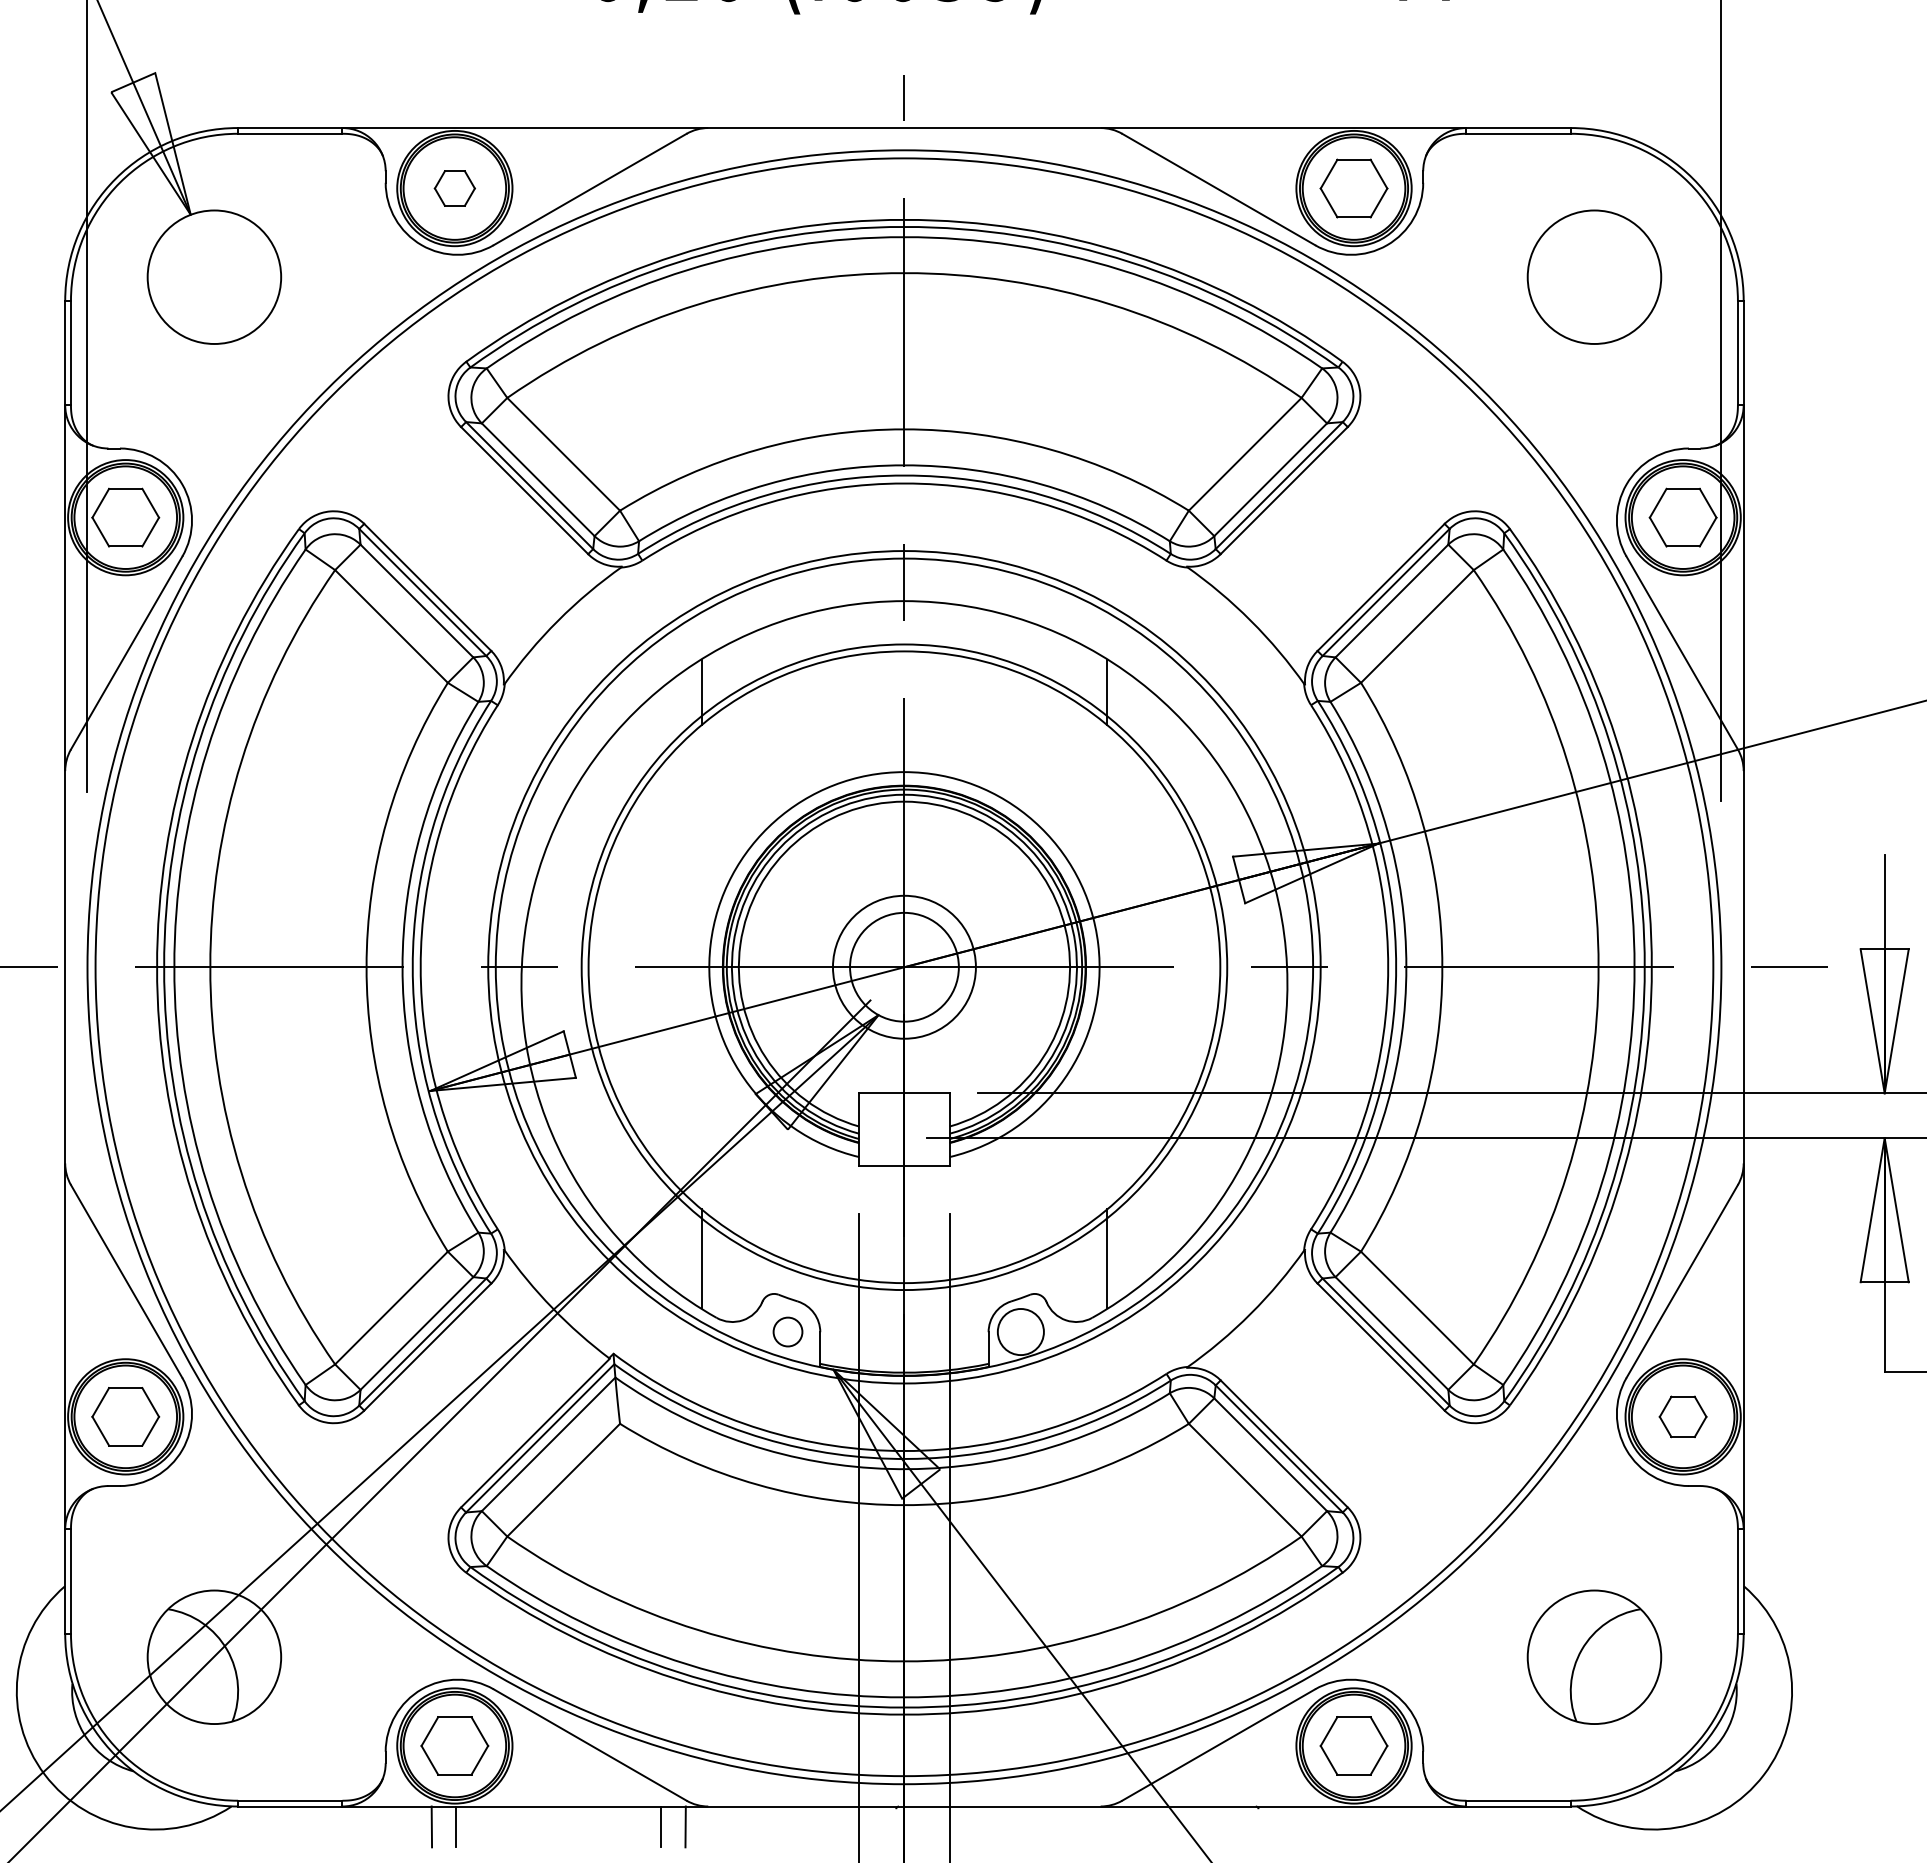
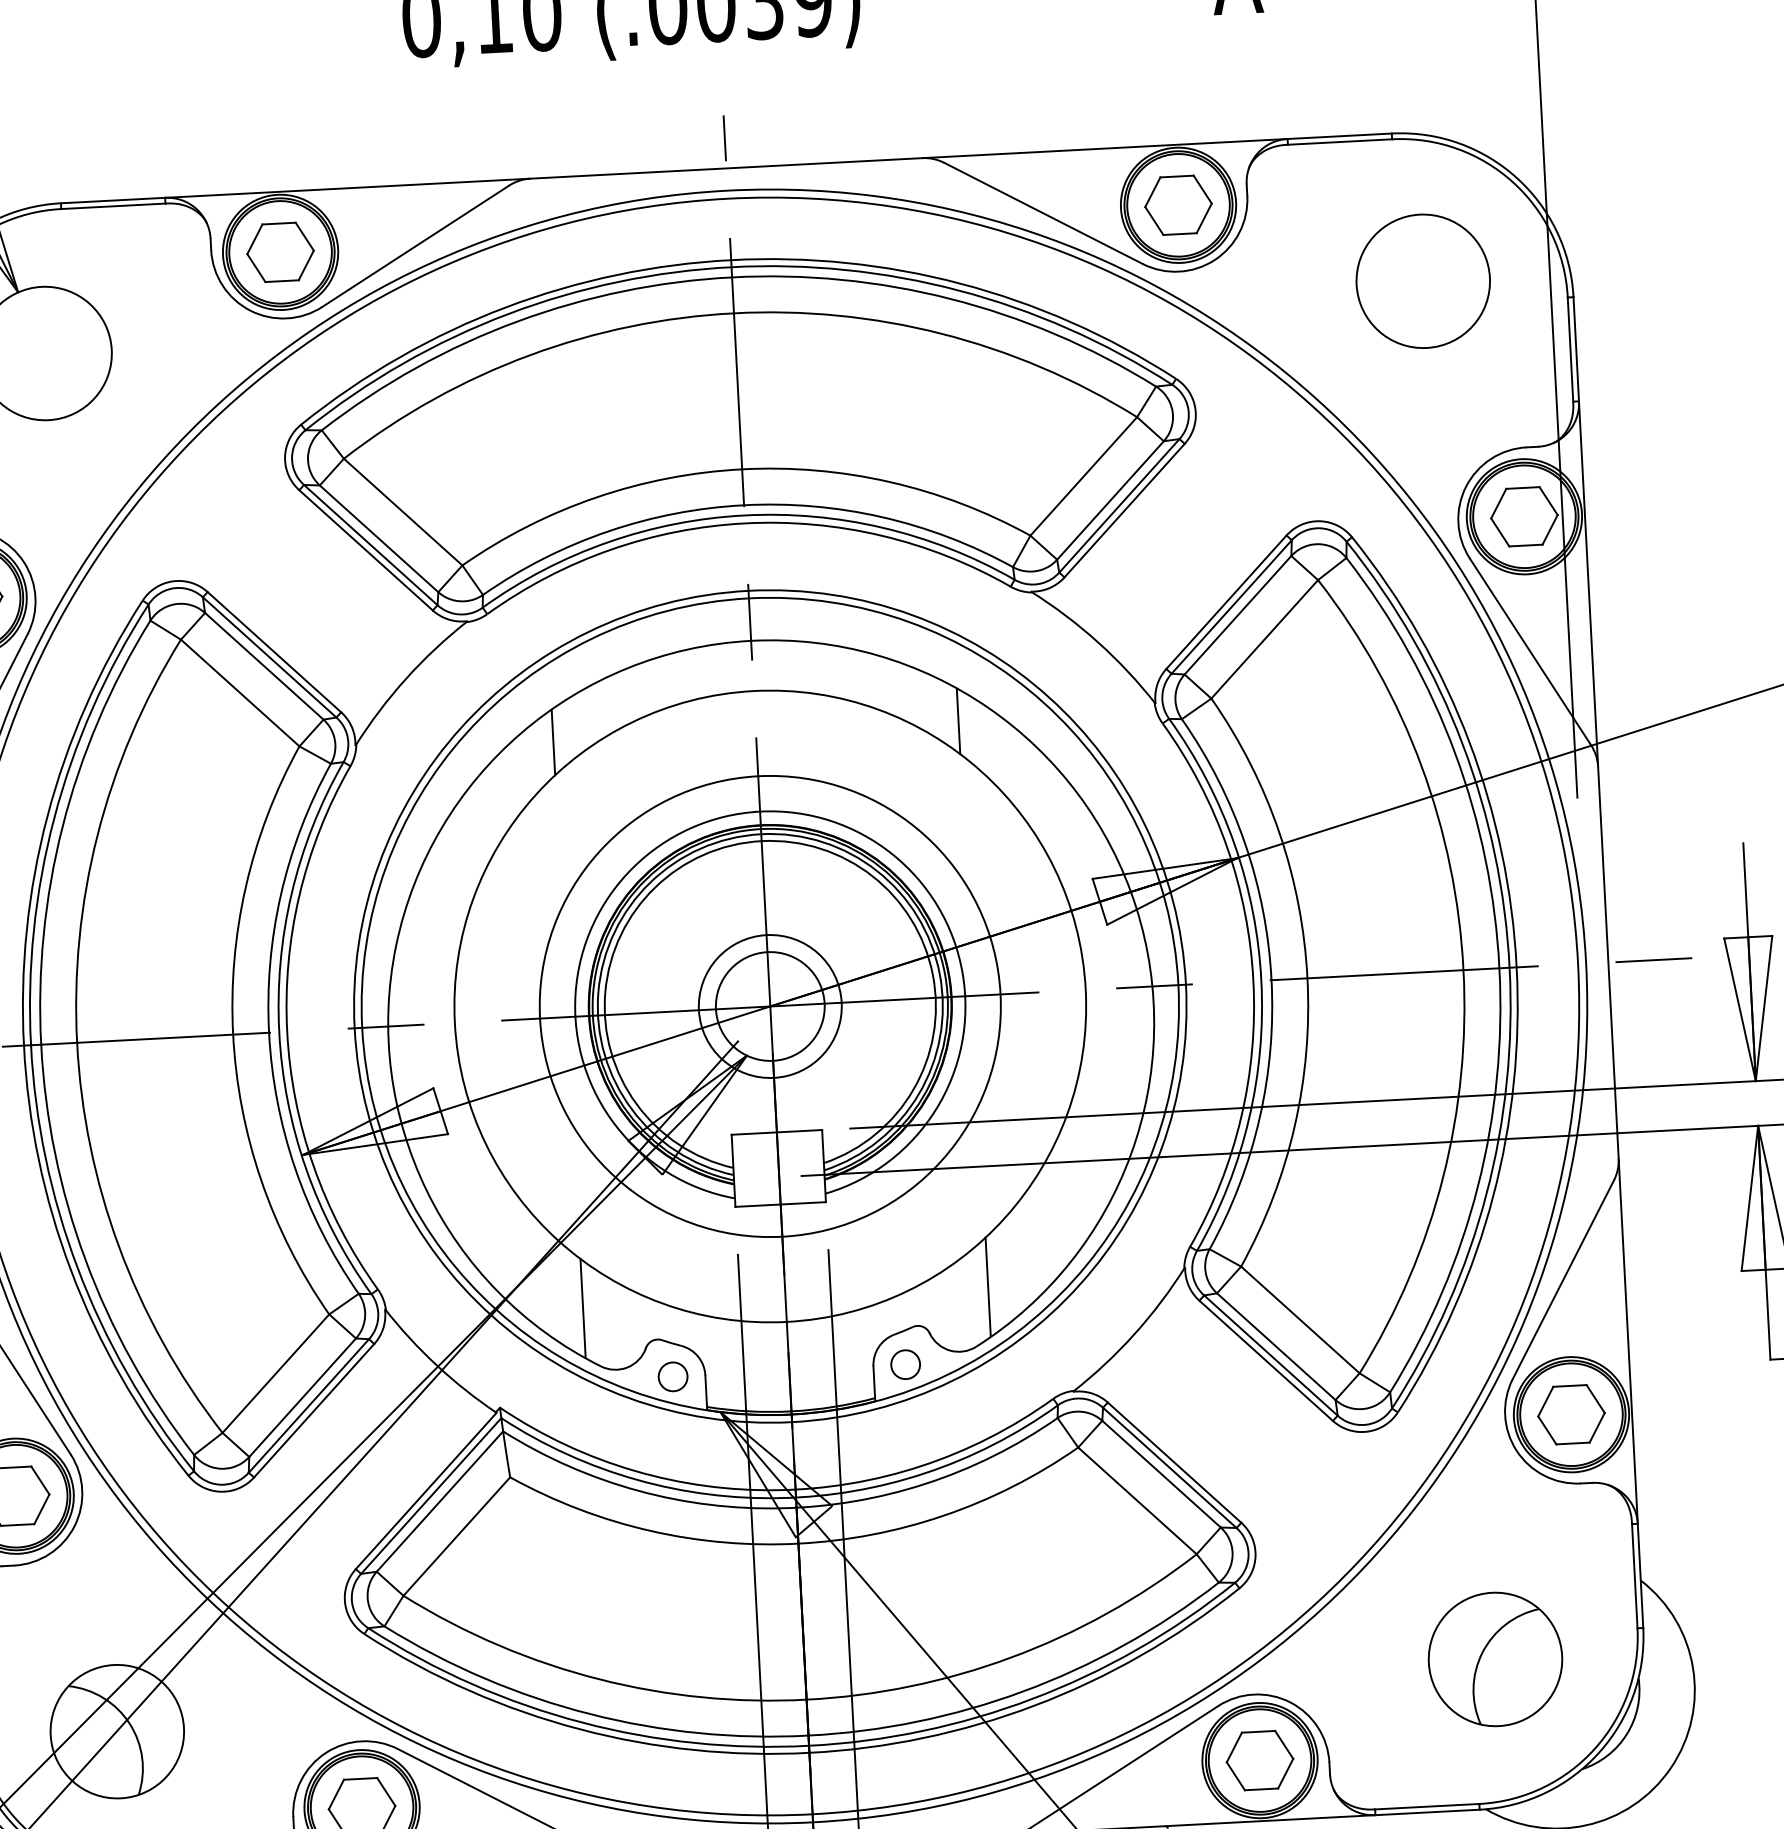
part: (454, 188) -> (280, 252), size x1.67
circle: (904, 966) -> (770, 1005), size x0.71
circle: (1020, 1331) -> (905, 1364), size x0.62
part: (1682, 1416) -> (1570, 1414), size x1.43

